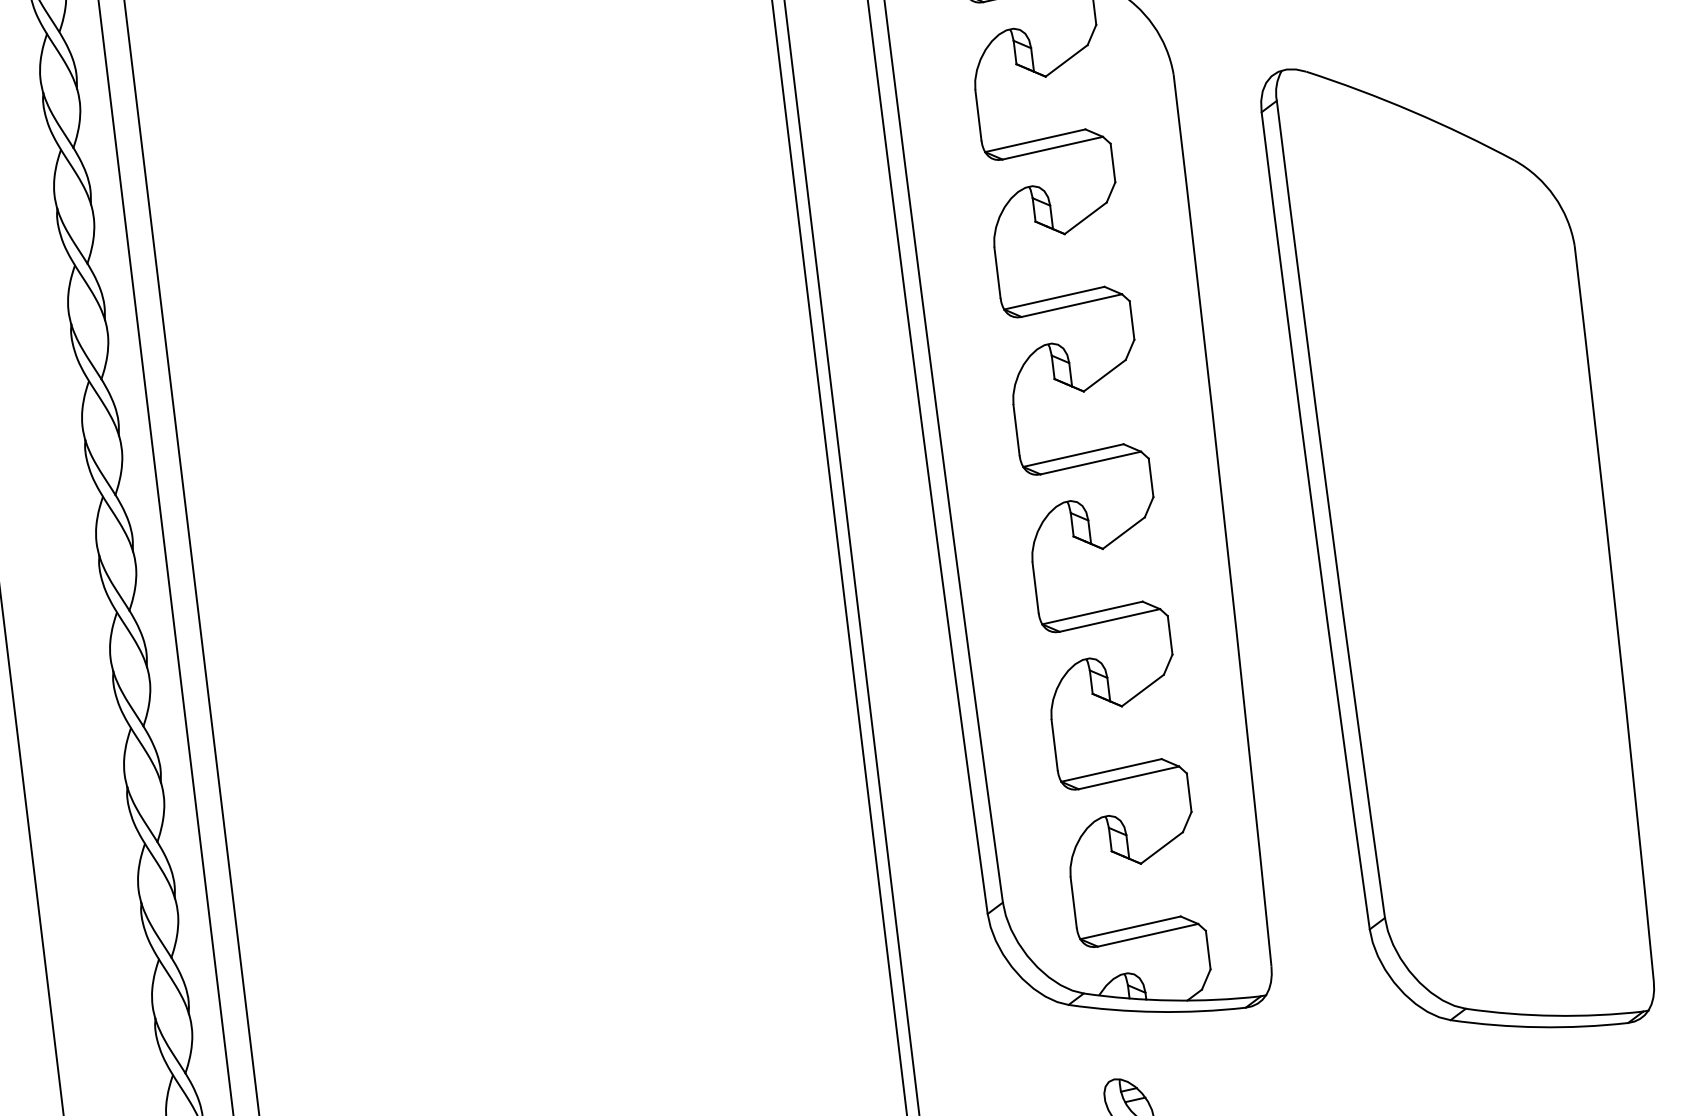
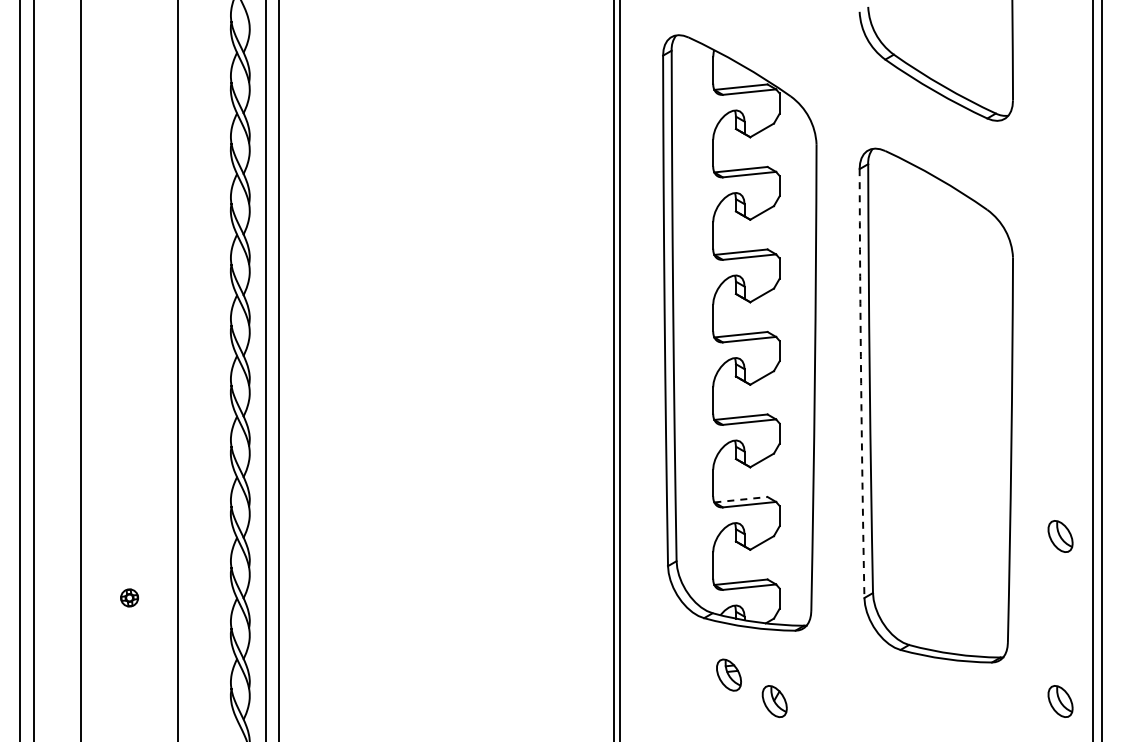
arc: (1314, 520) -> (861, 383), solid -> dashed
line: (1110, 770) -> (740, 499), solid -> dashed

